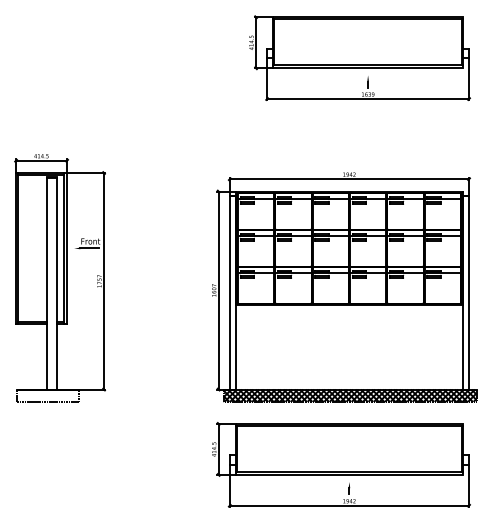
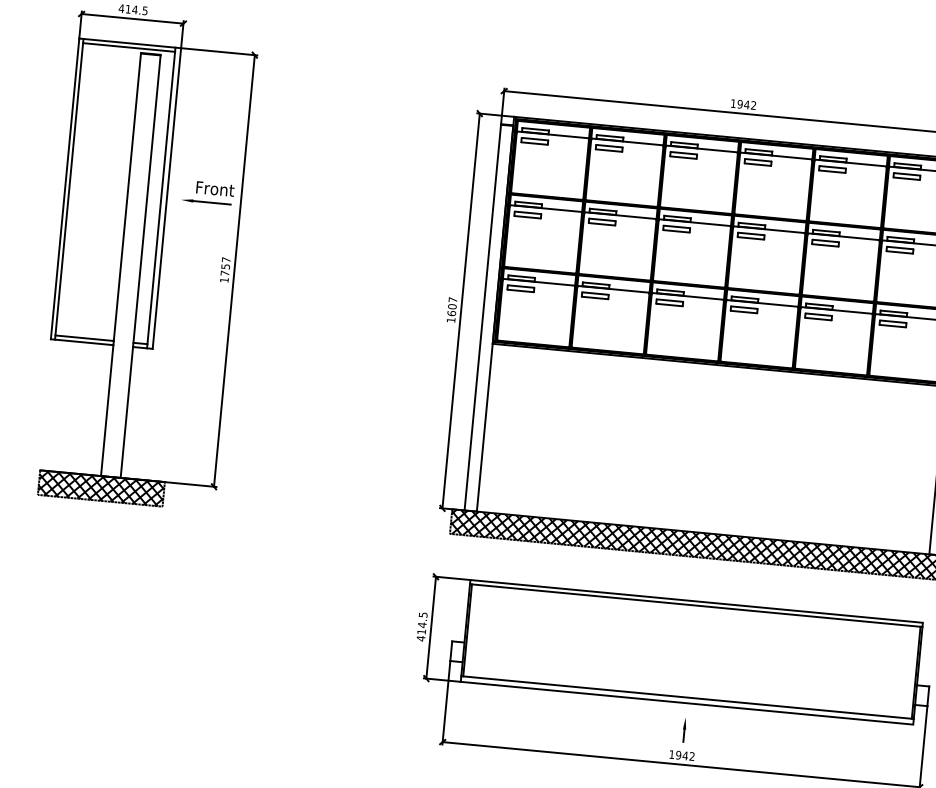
hatch: (47, 395) -> (100, 487), added

